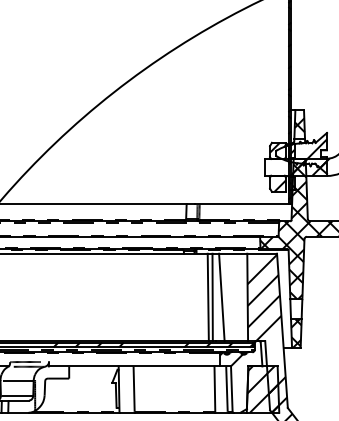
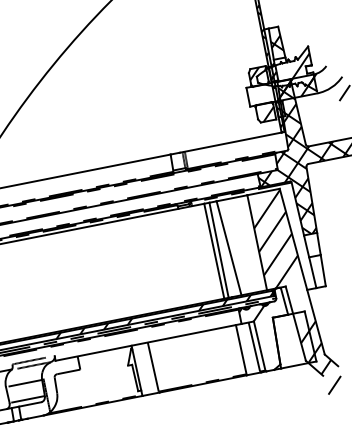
hatch: (296, 333) -> (318, 271), removed
hatch: (263, 389) -> (294, 339), removed

